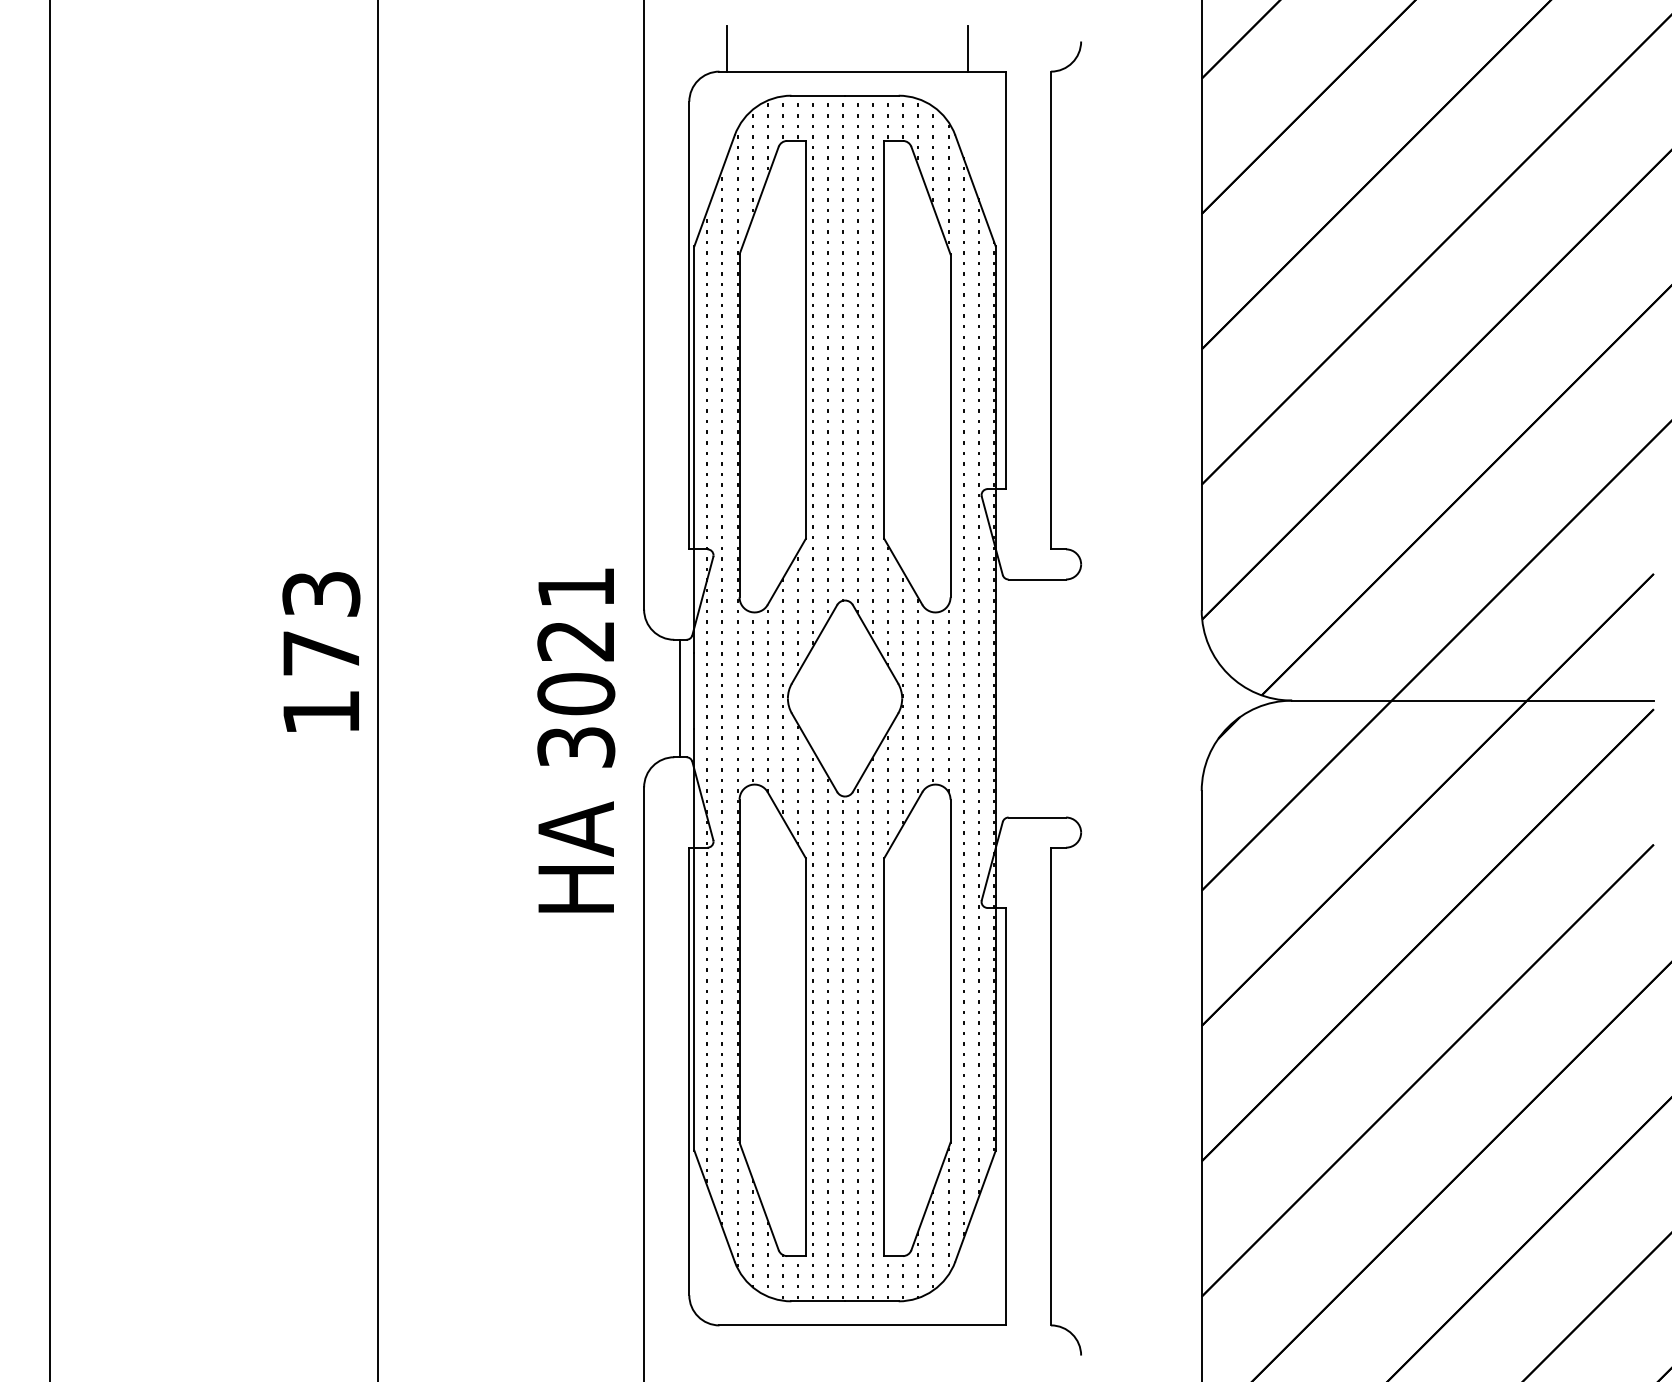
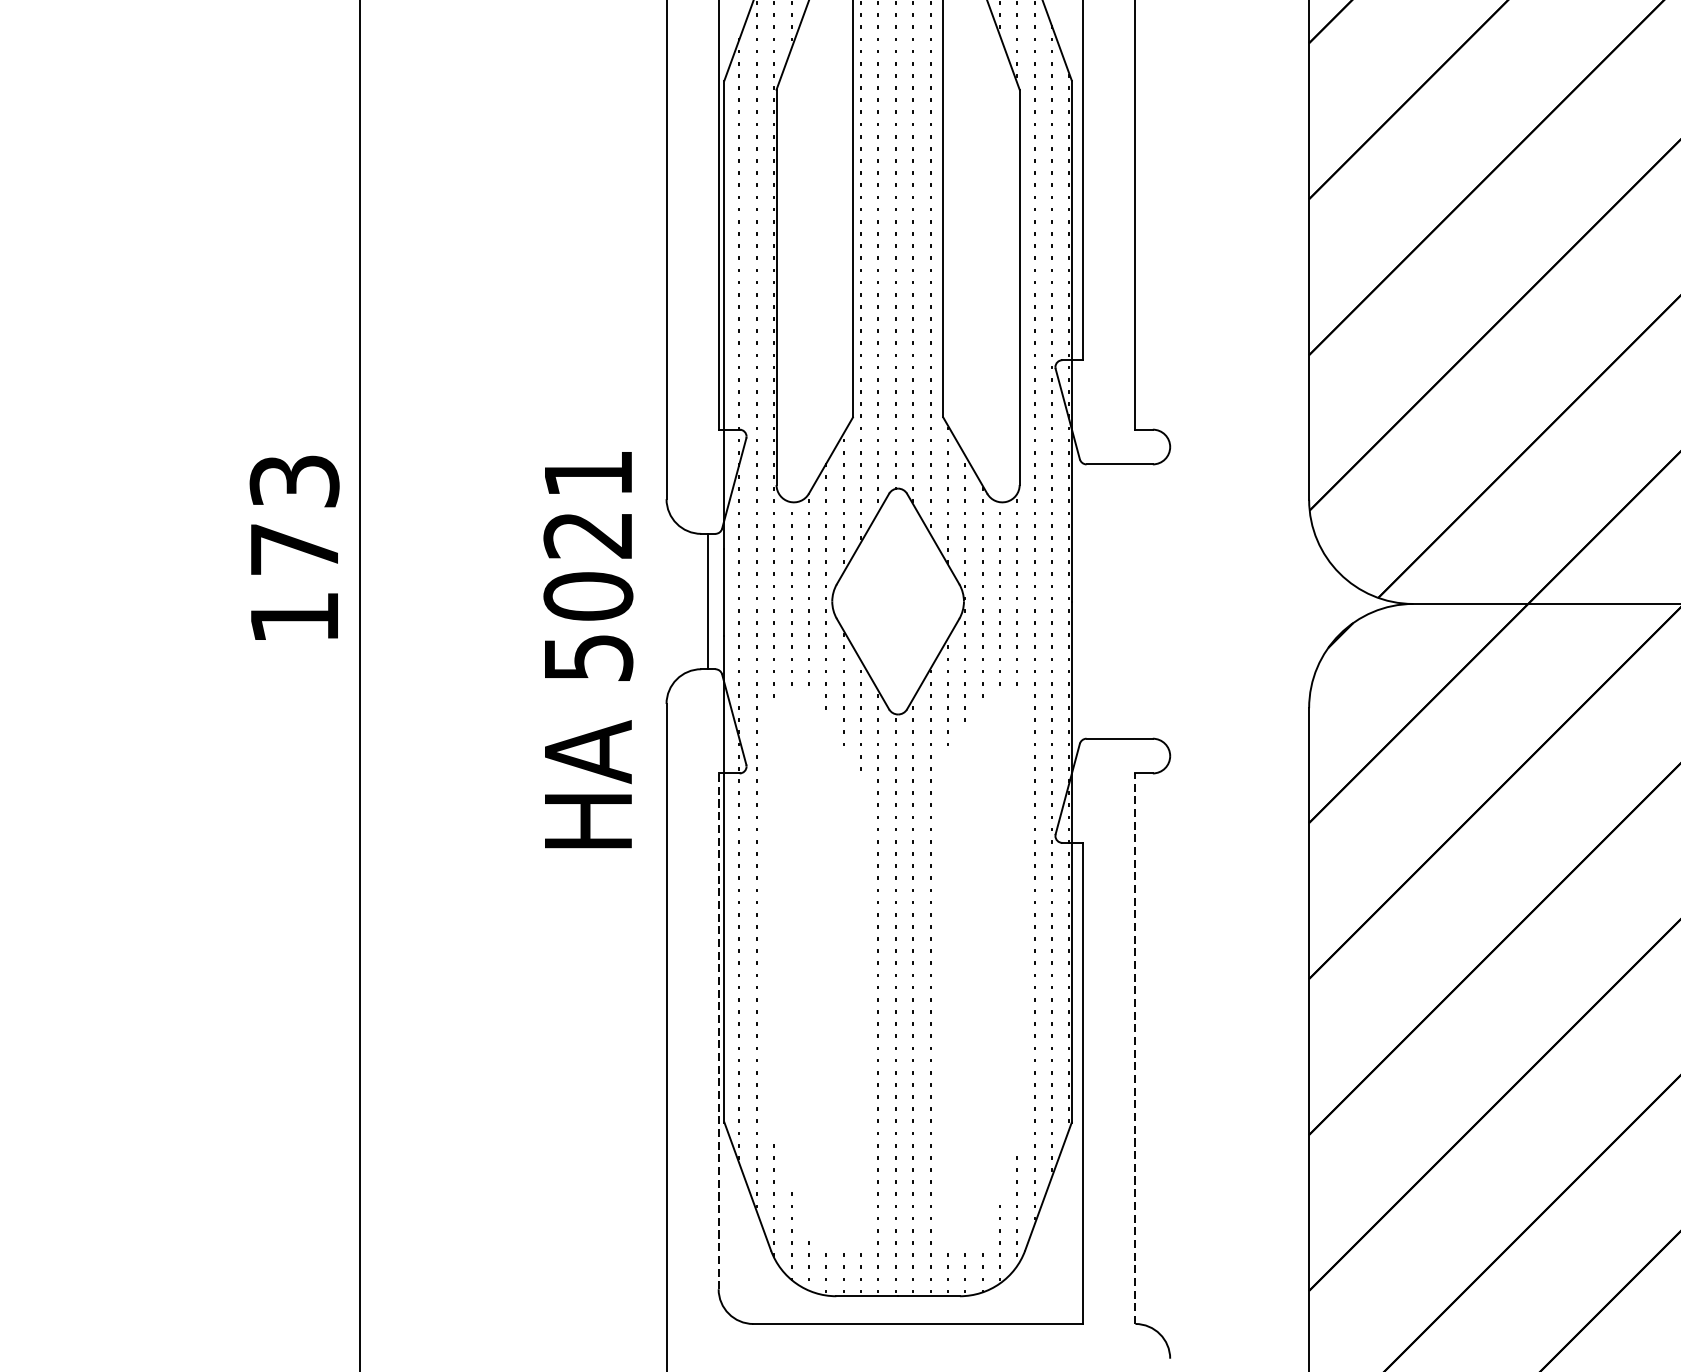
text: (575, 747) -> (587, 657), 3021 -> 5021
part: (775, 1017) -> (817, 969), removed
part: (917, 1017) -> (981, 969), removed
line: (689, 1071) -> (718, 1031), solid -> dashed
line: (1051, 1086) -> (1136, 1048), solid -> dashed

